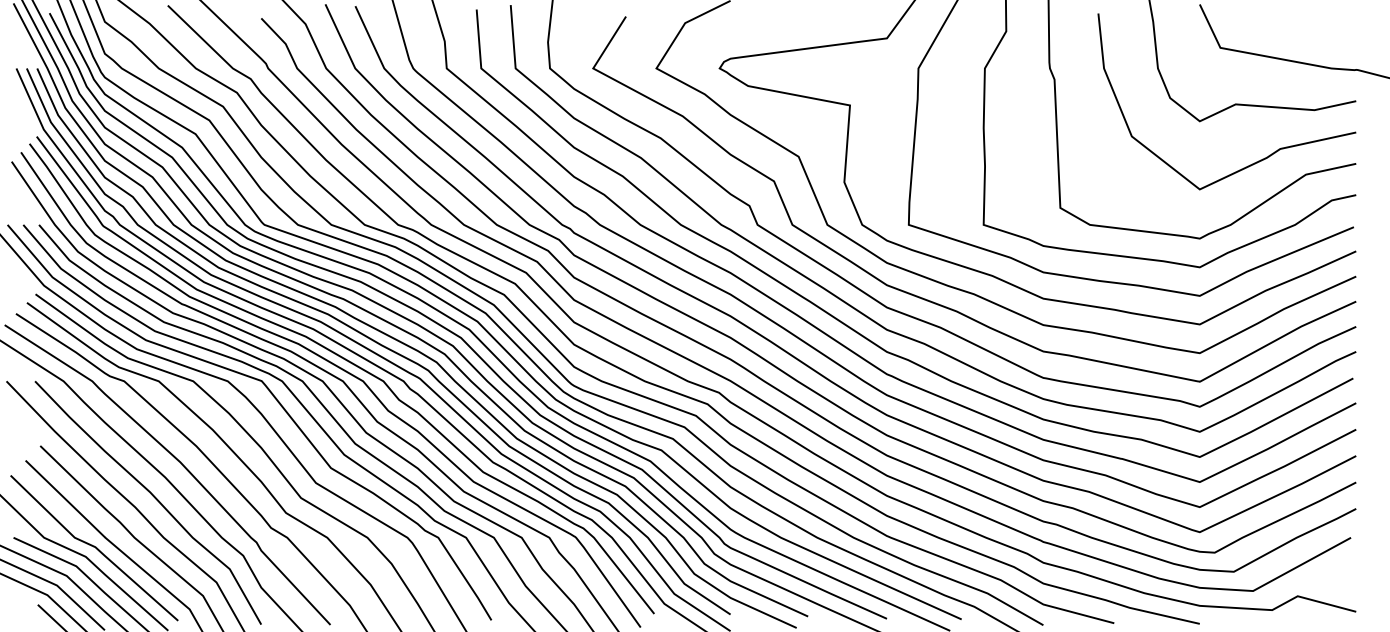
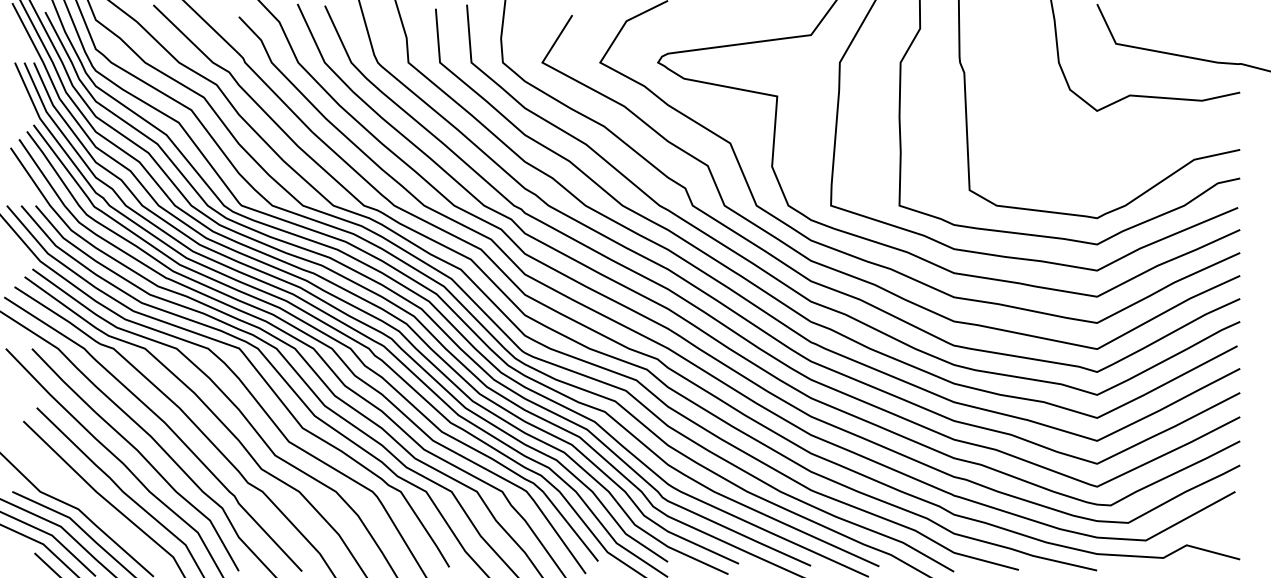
curve: (1256, 161) -> (1148, 147), removed
line: (94, 547) -> (86, 500), removed

